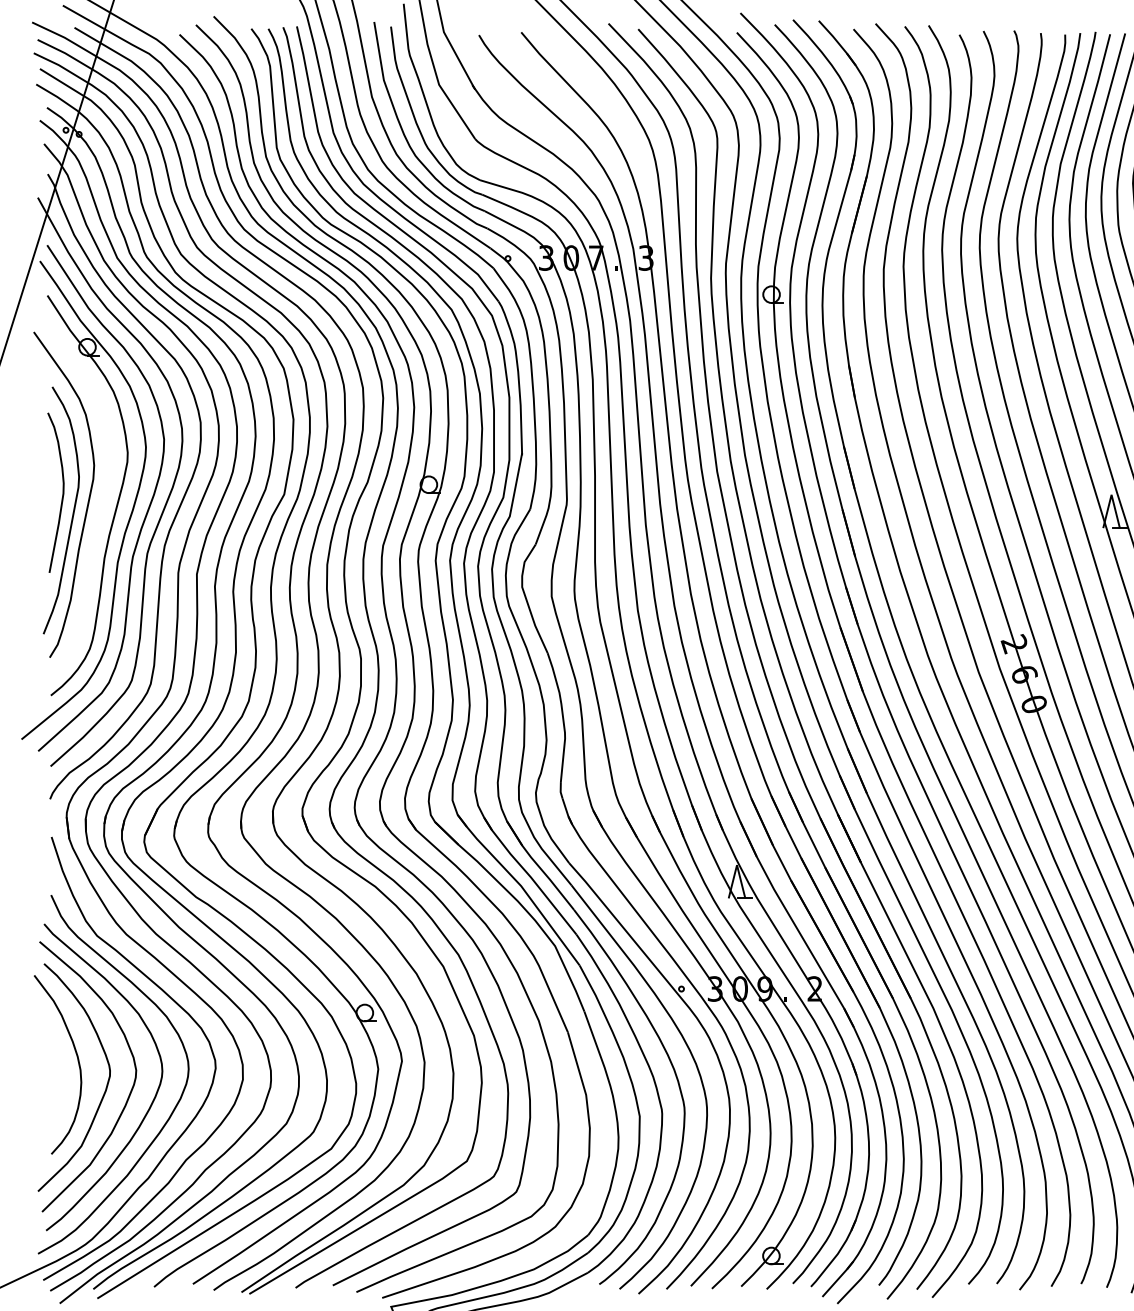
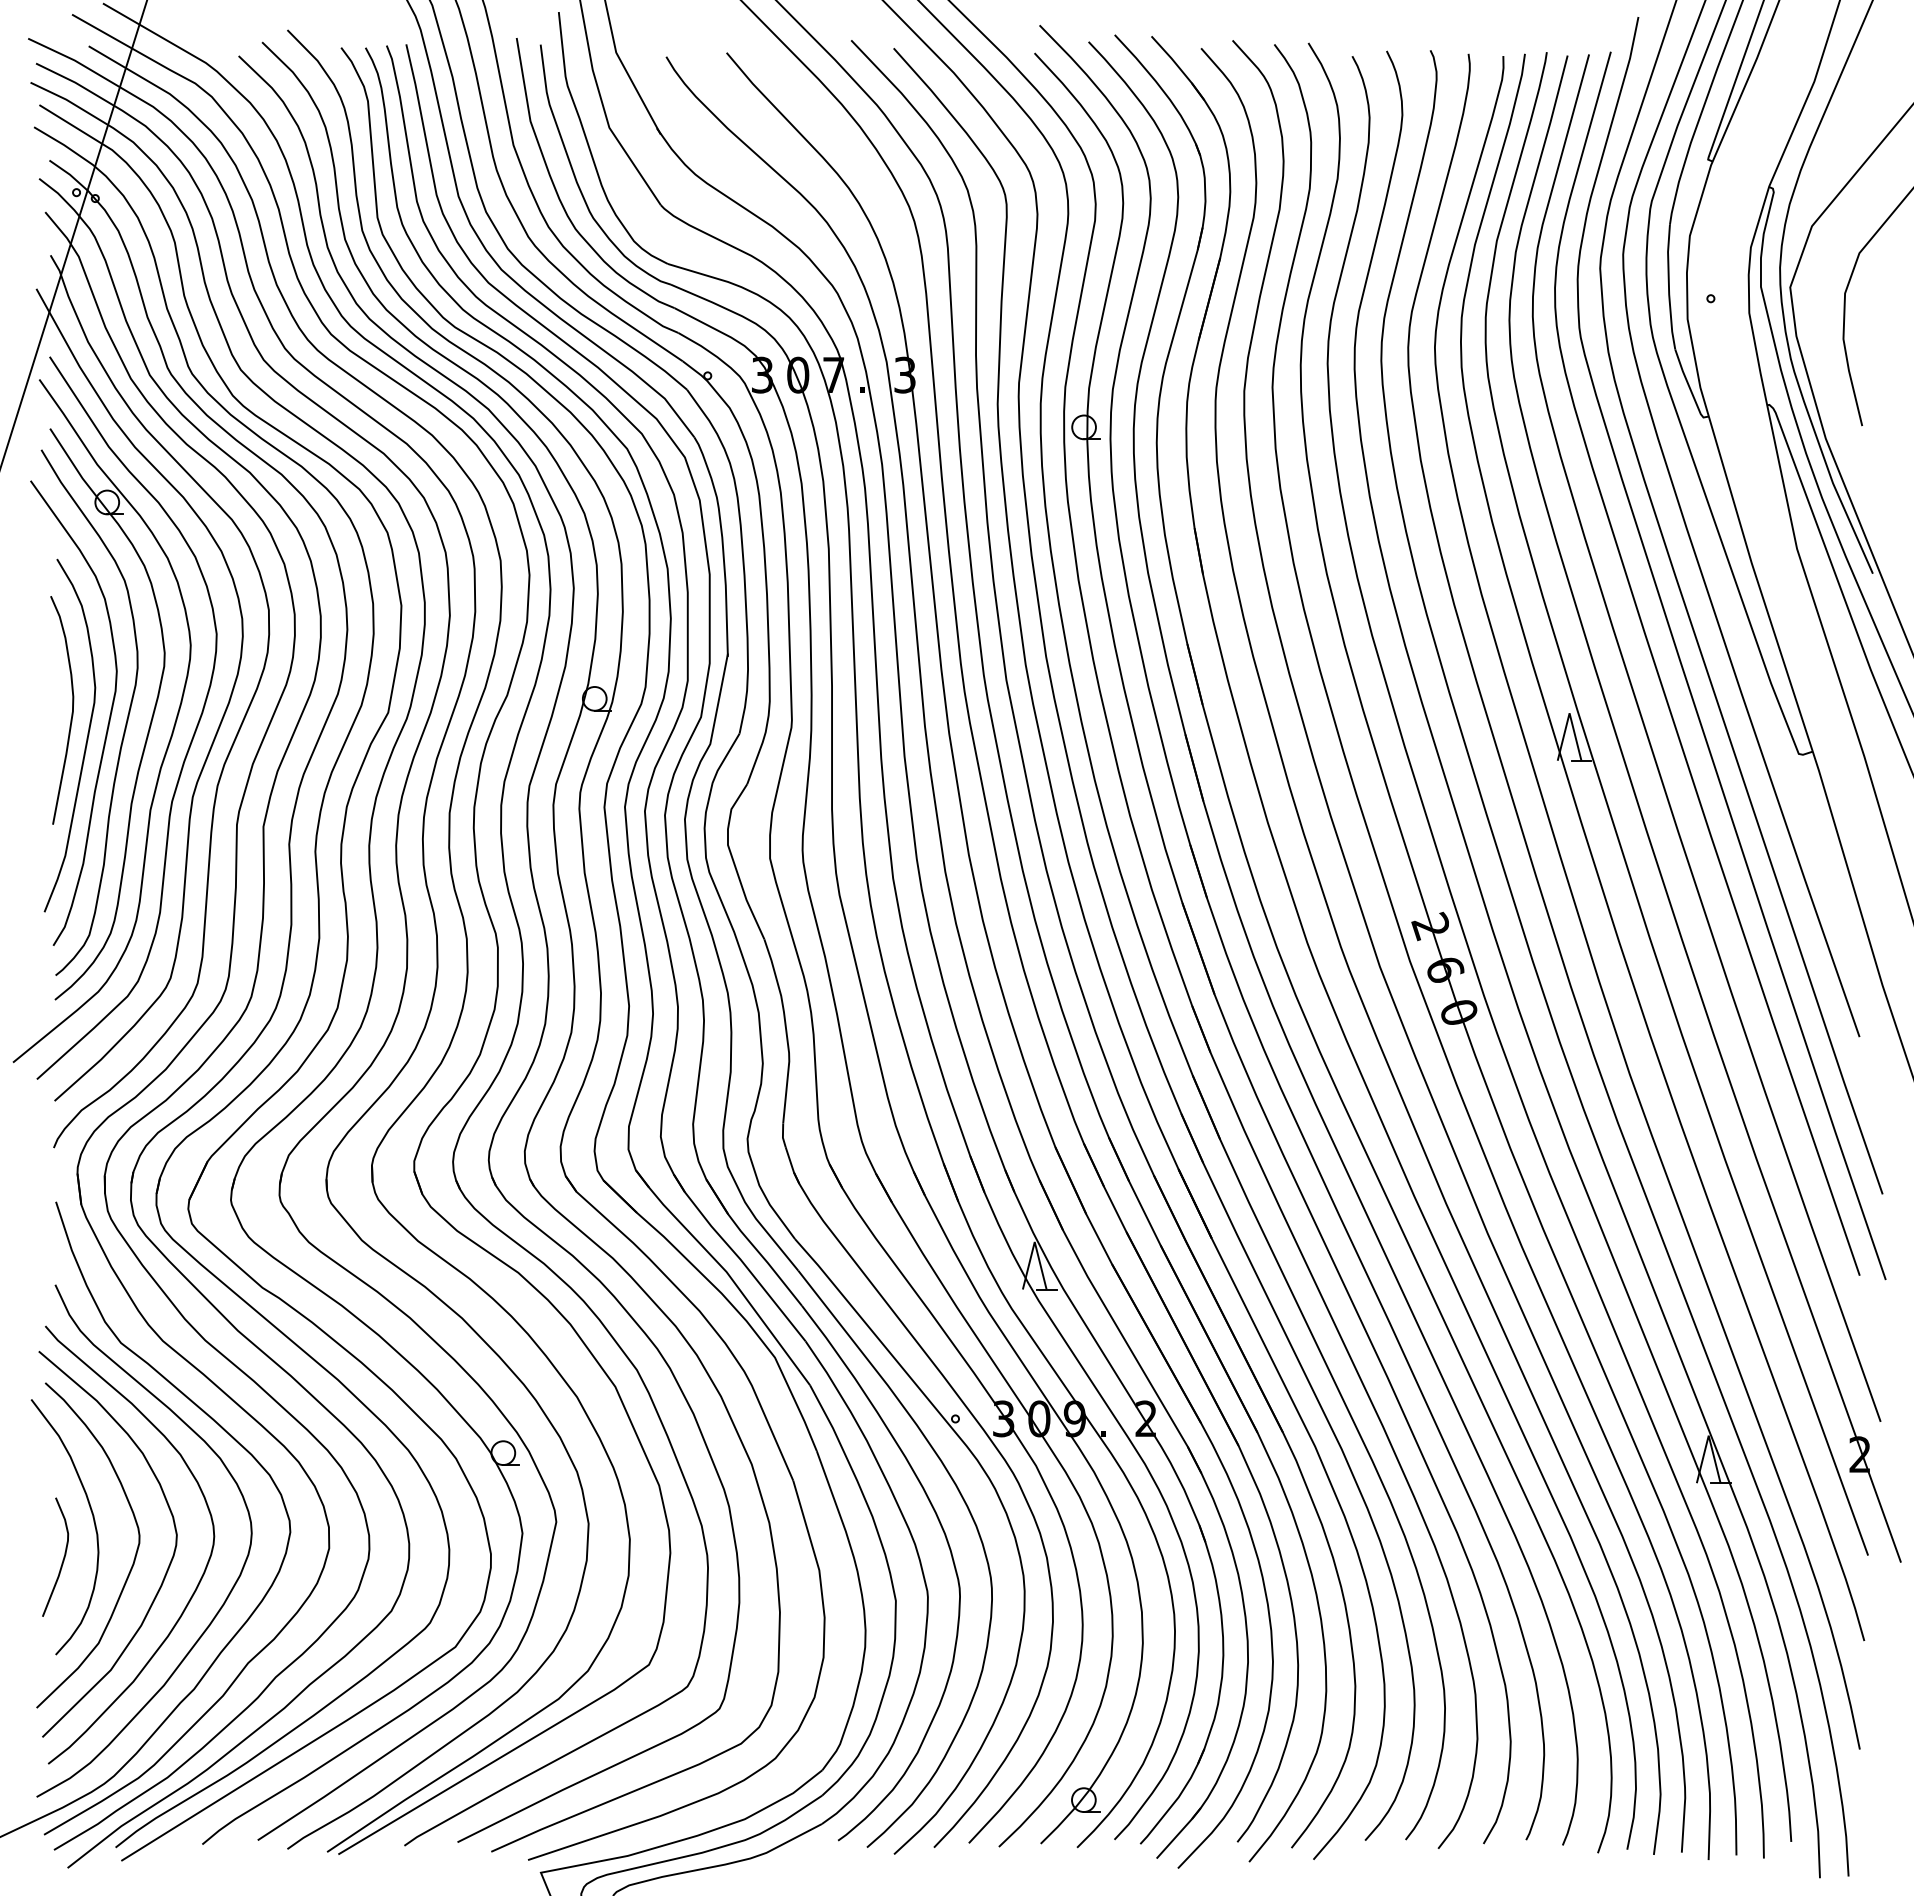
curve: (100, 498) -> (126, 718), added
curve: (56, 1087) -> (62, 1559), added

